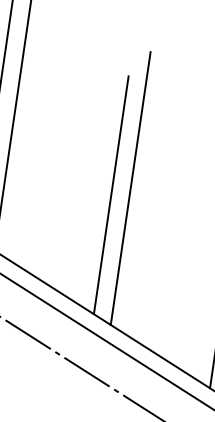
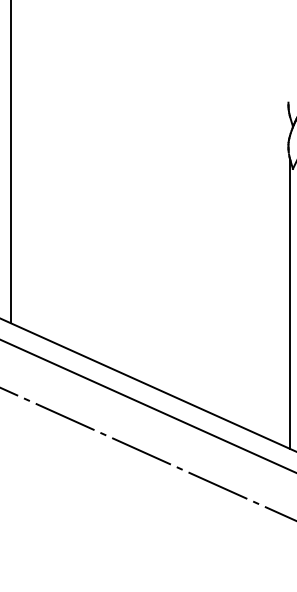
line: (130, 188) -> (161, 225), removed
line: (111, 194) -> (139, 236), removed

